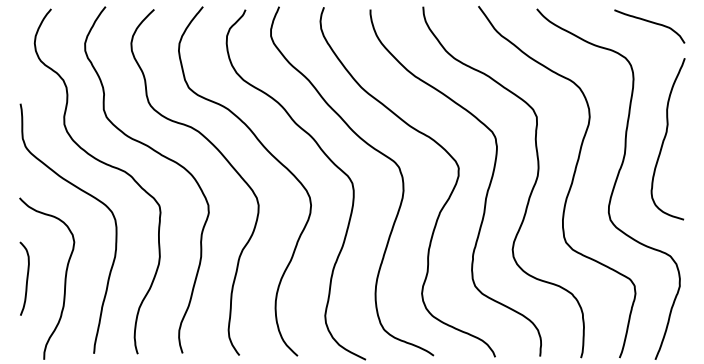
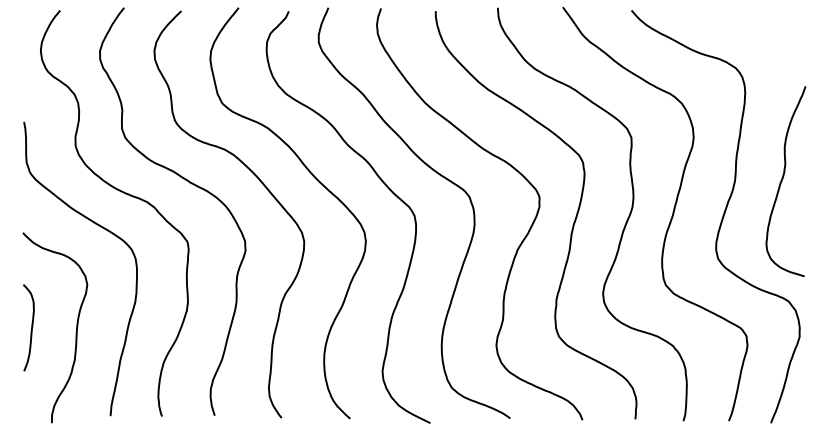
curve: (649, 22) -> (764, 26), removed
curve: (666, 137) -> (783, 179), moved

